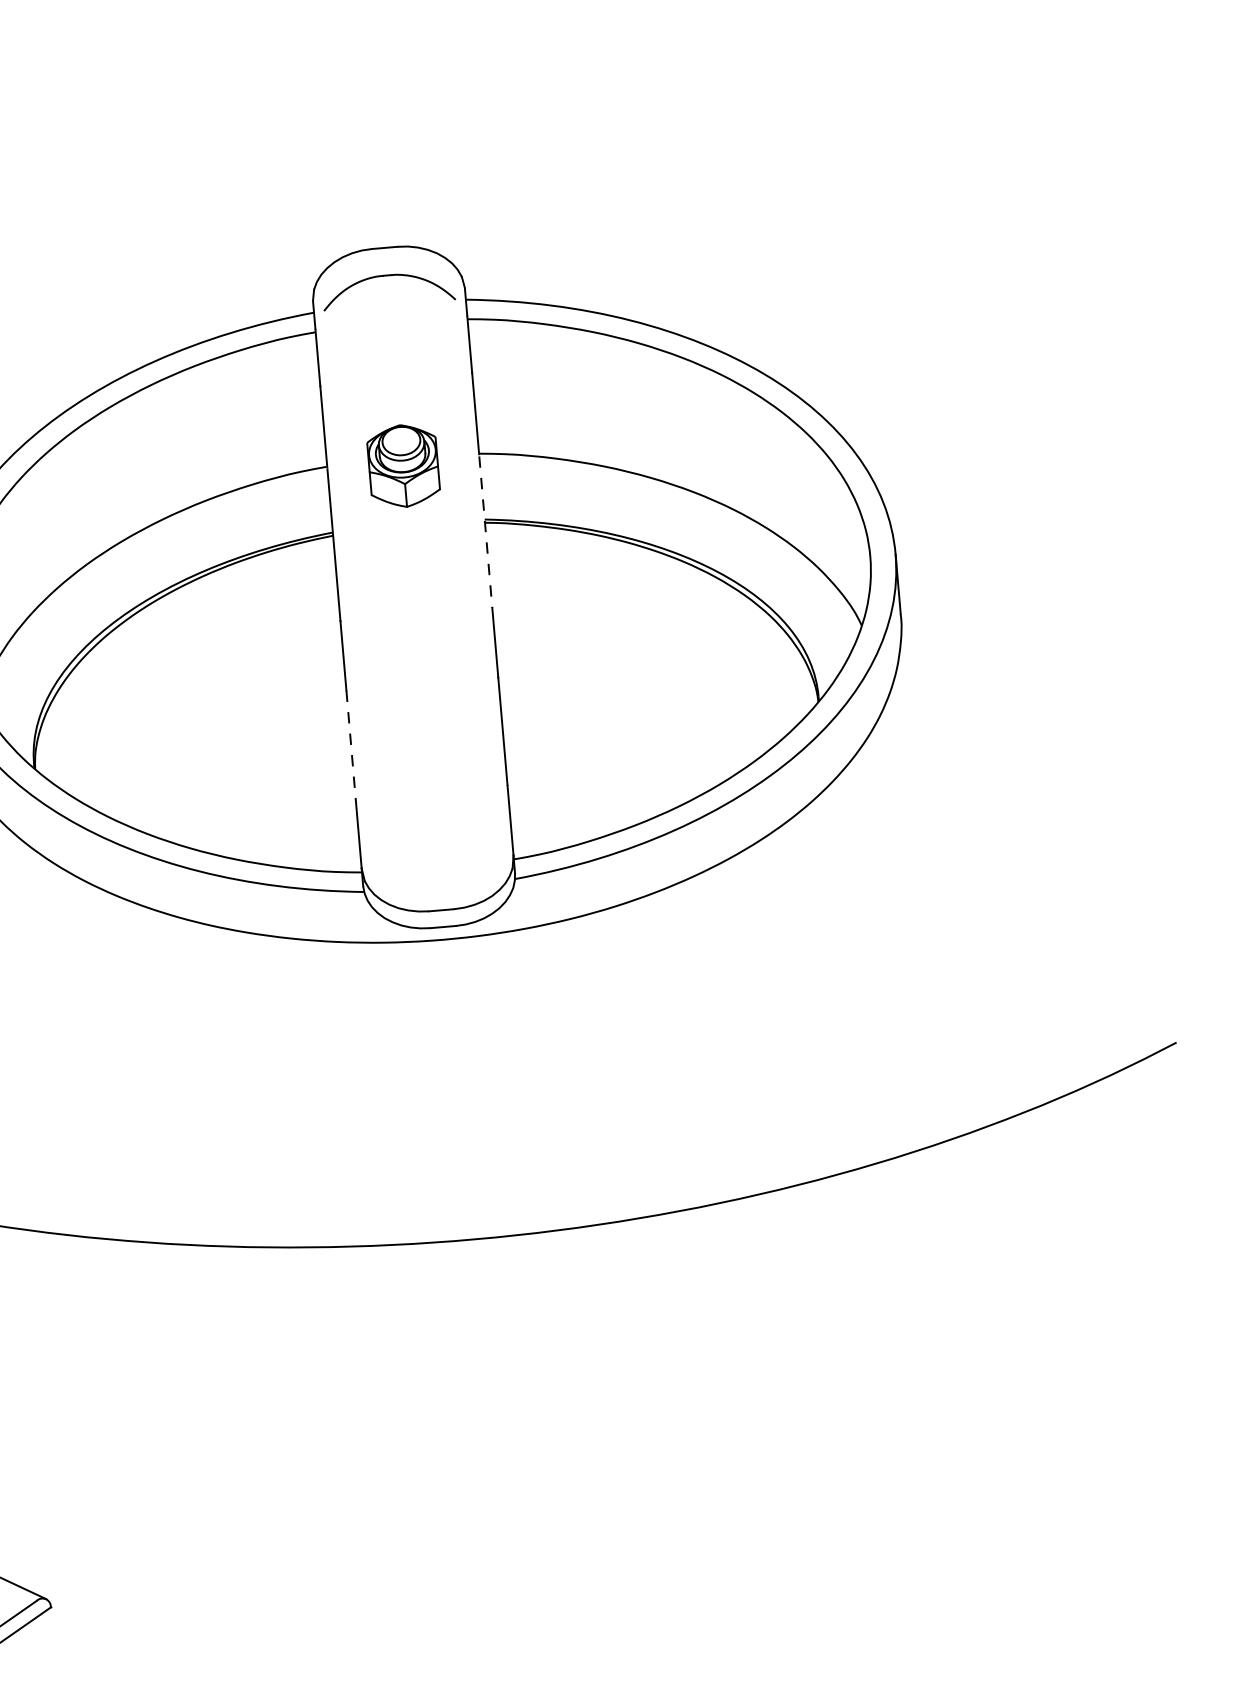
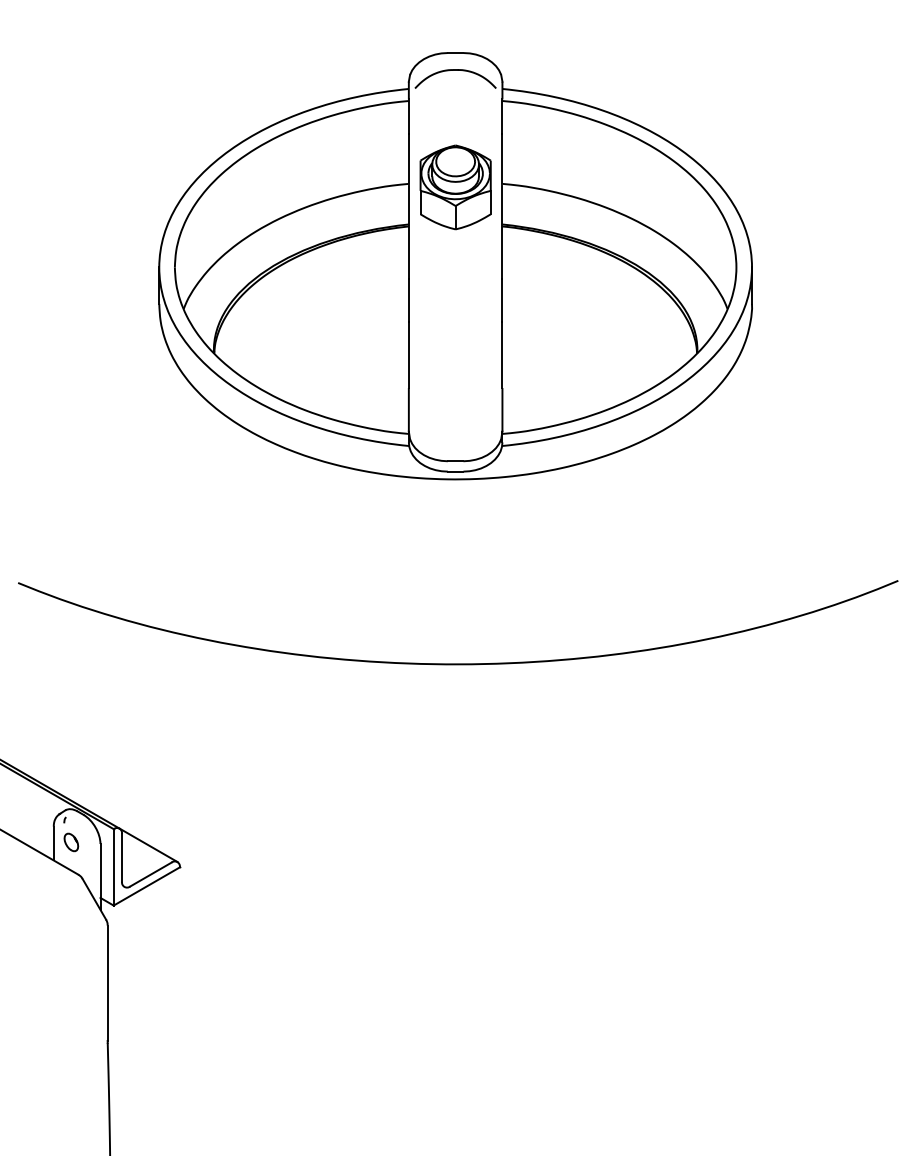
part: (403, 466) -> (455, 187), size x1.67
line: (485, 532) -> (502, 232), dashed -> solid
line: (350, 745) -> (408, 355), dashed -> solid

